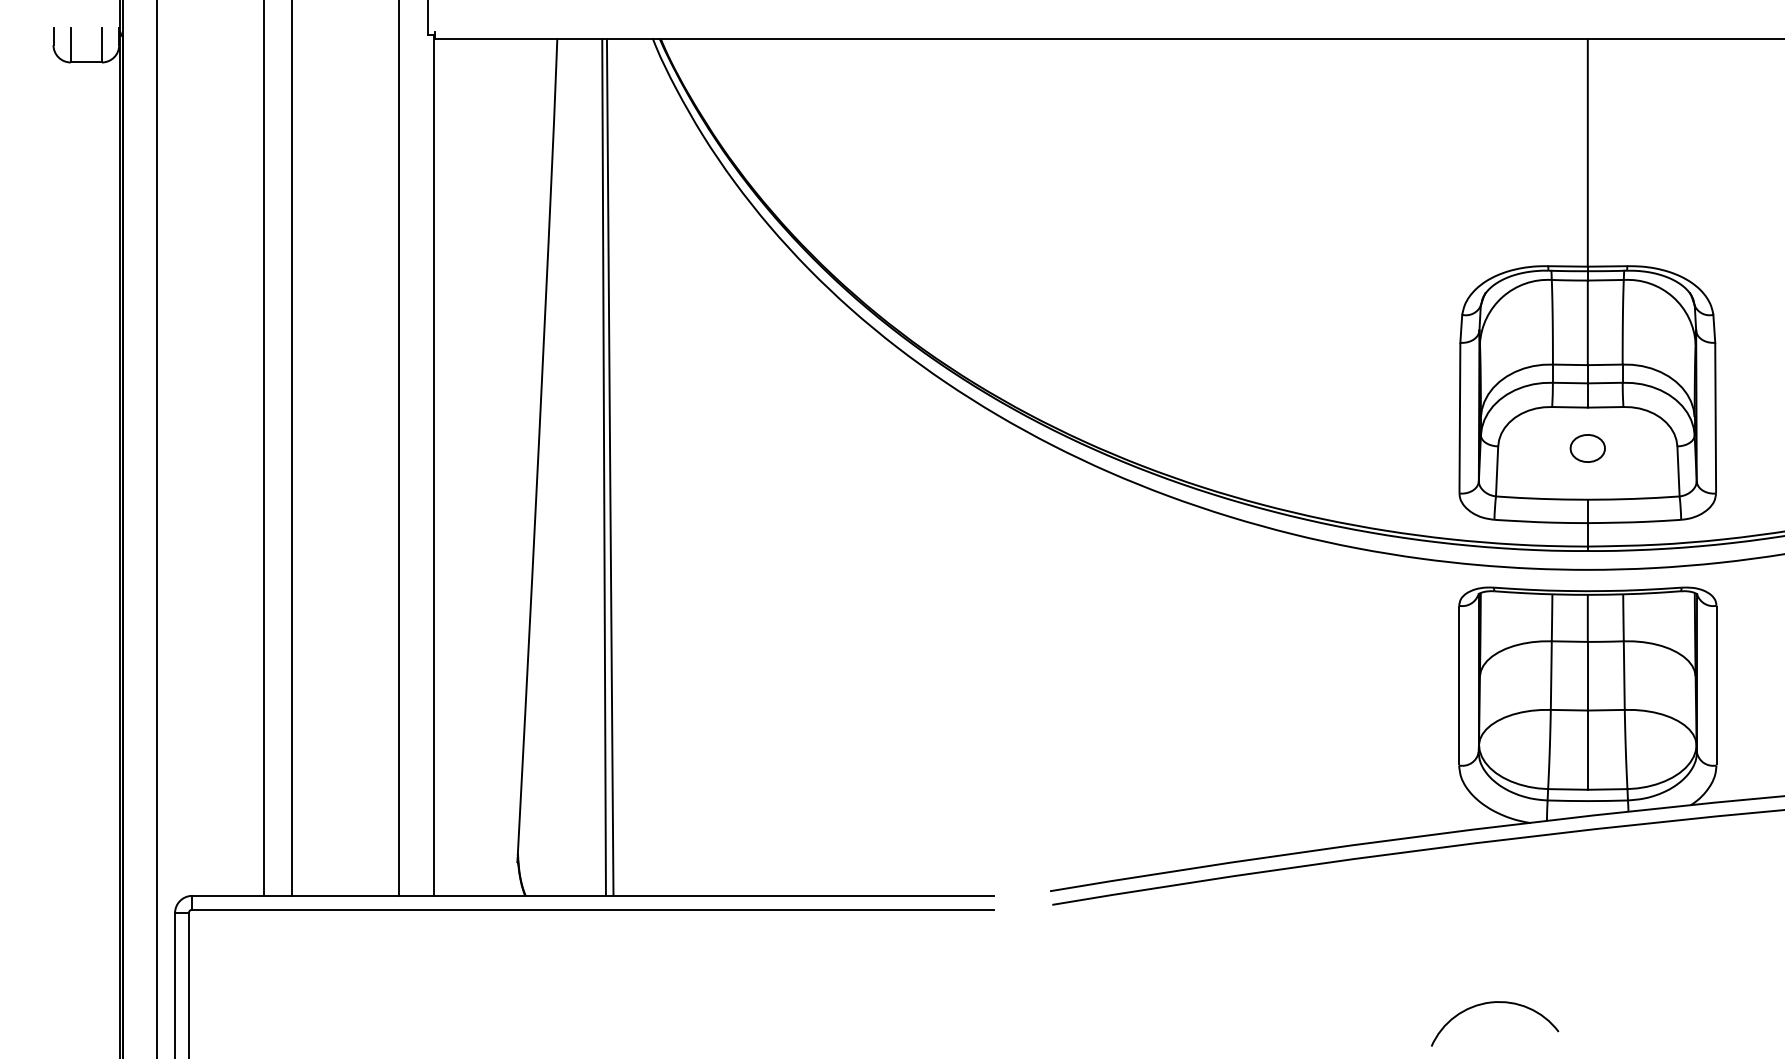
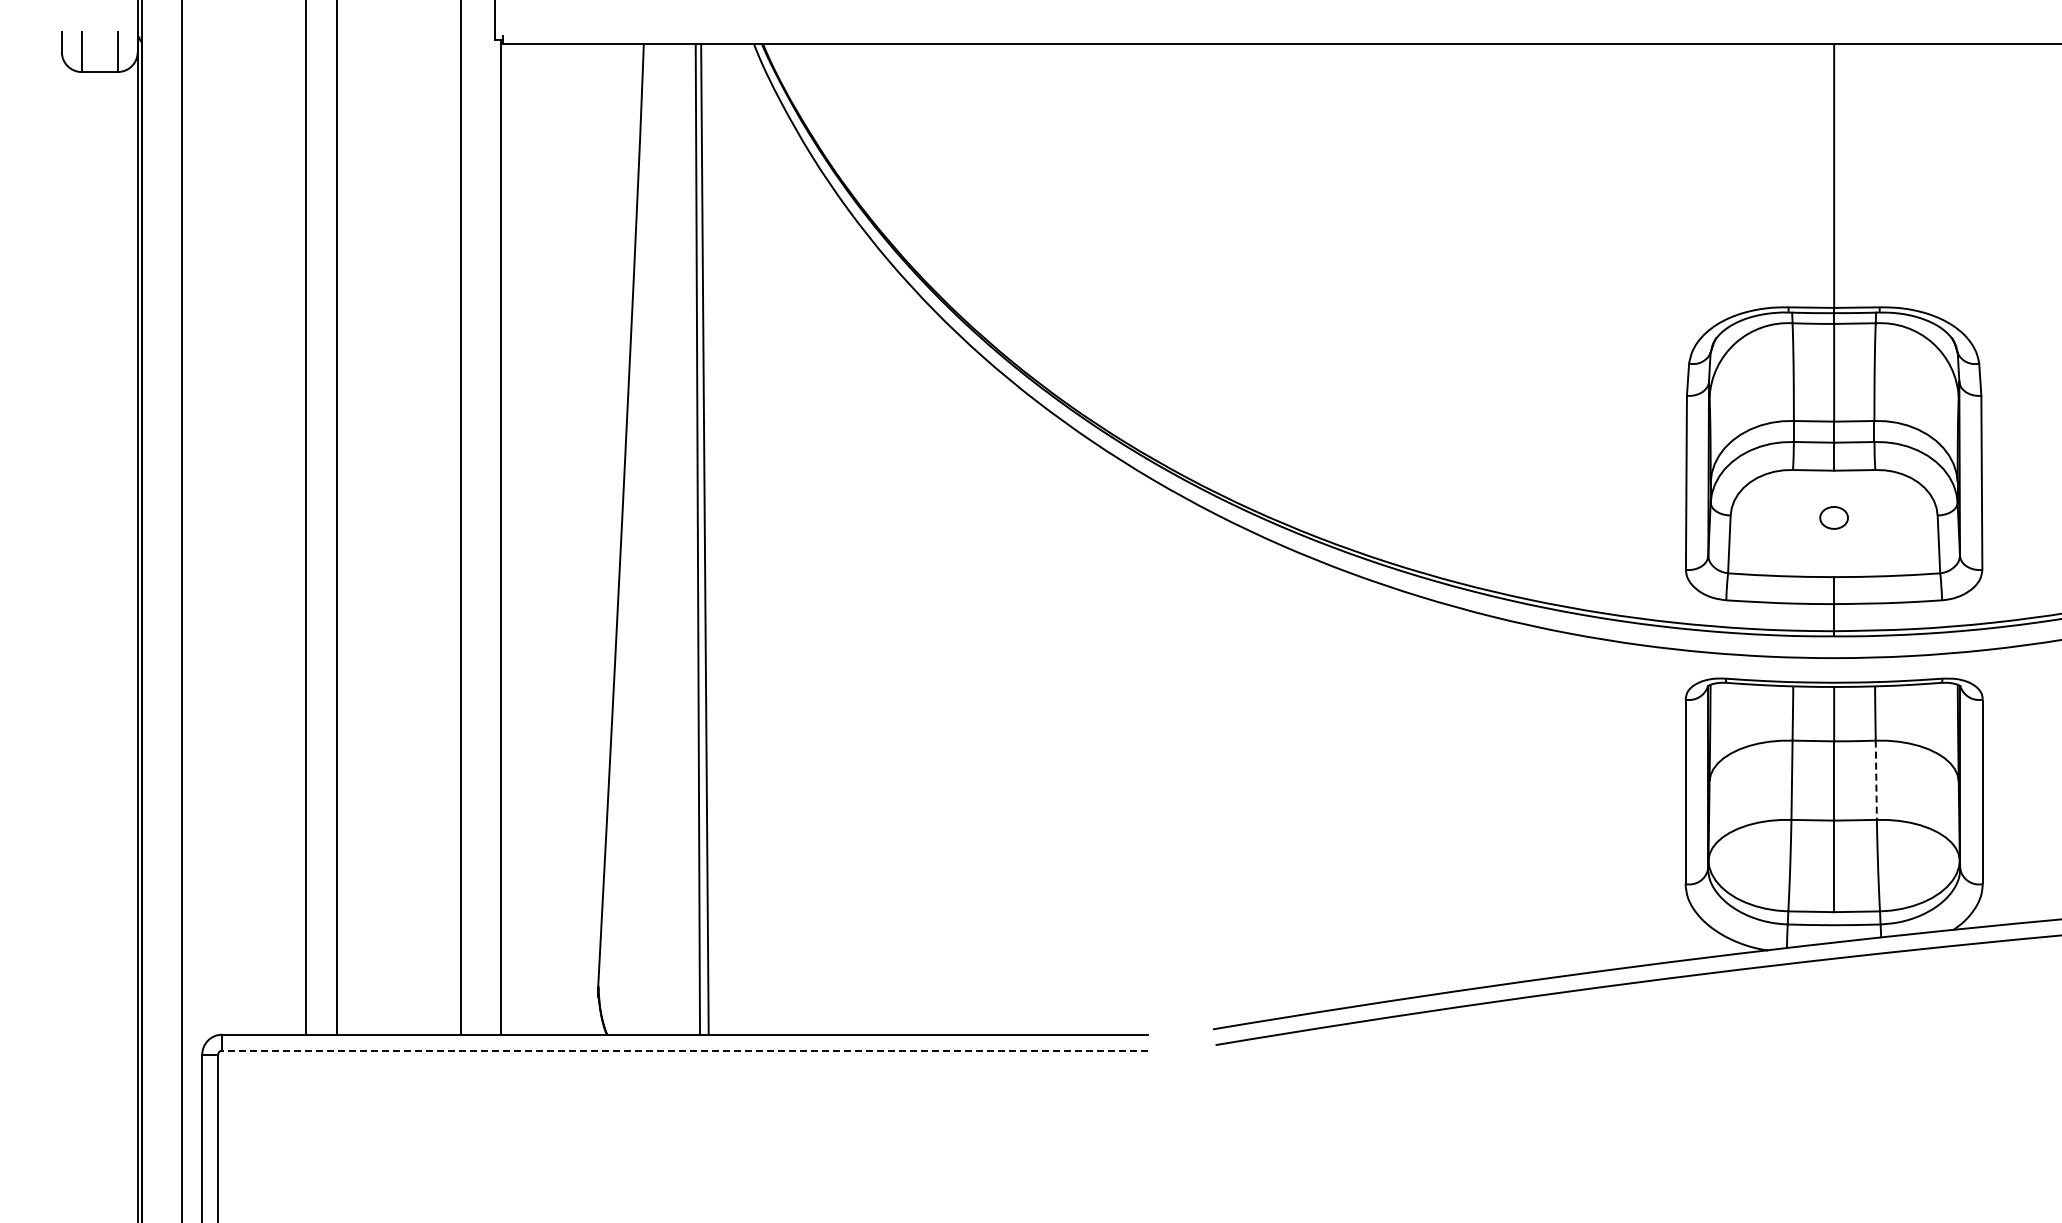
part: (1587, 448) -> (1833, 517), size x0.7
line: (1624, 675) -> (1876, 780), solid -> dashed
line: (593, 909) -> (685, 1050), solid -> dashed
arc: (1494, 1003) -> (1726, 1158), removed

